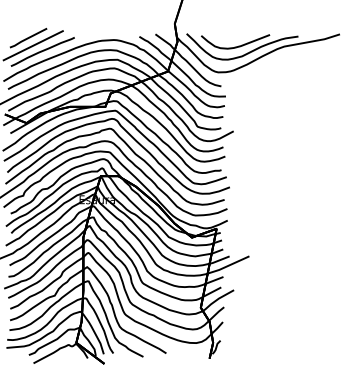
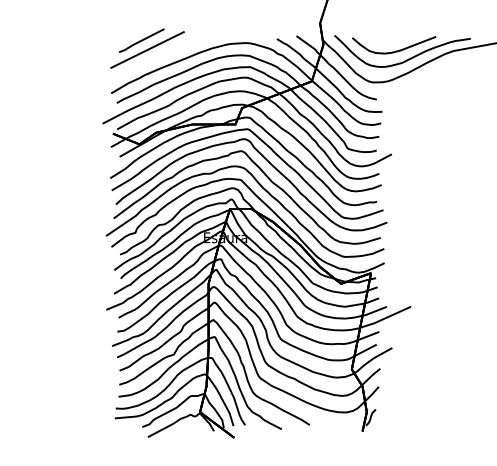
curve: (43, 51) -> (159, 57), removed

